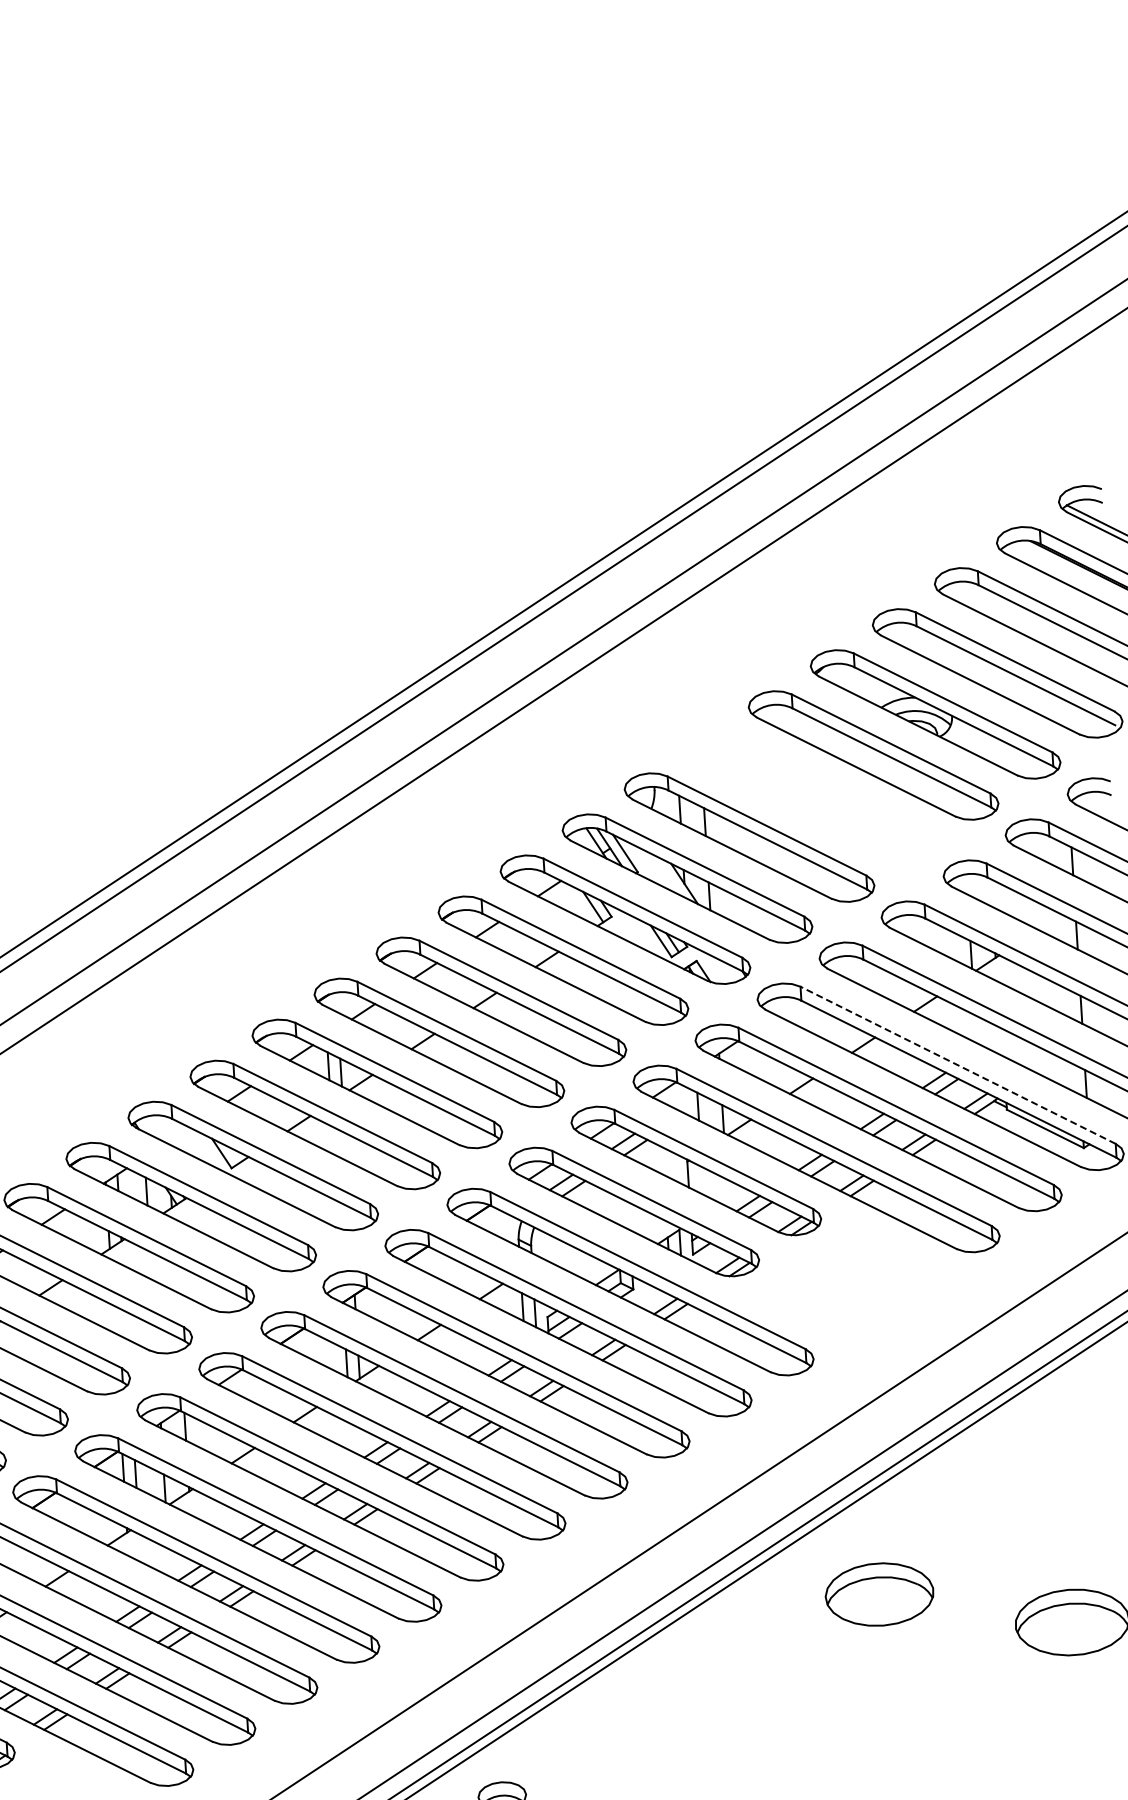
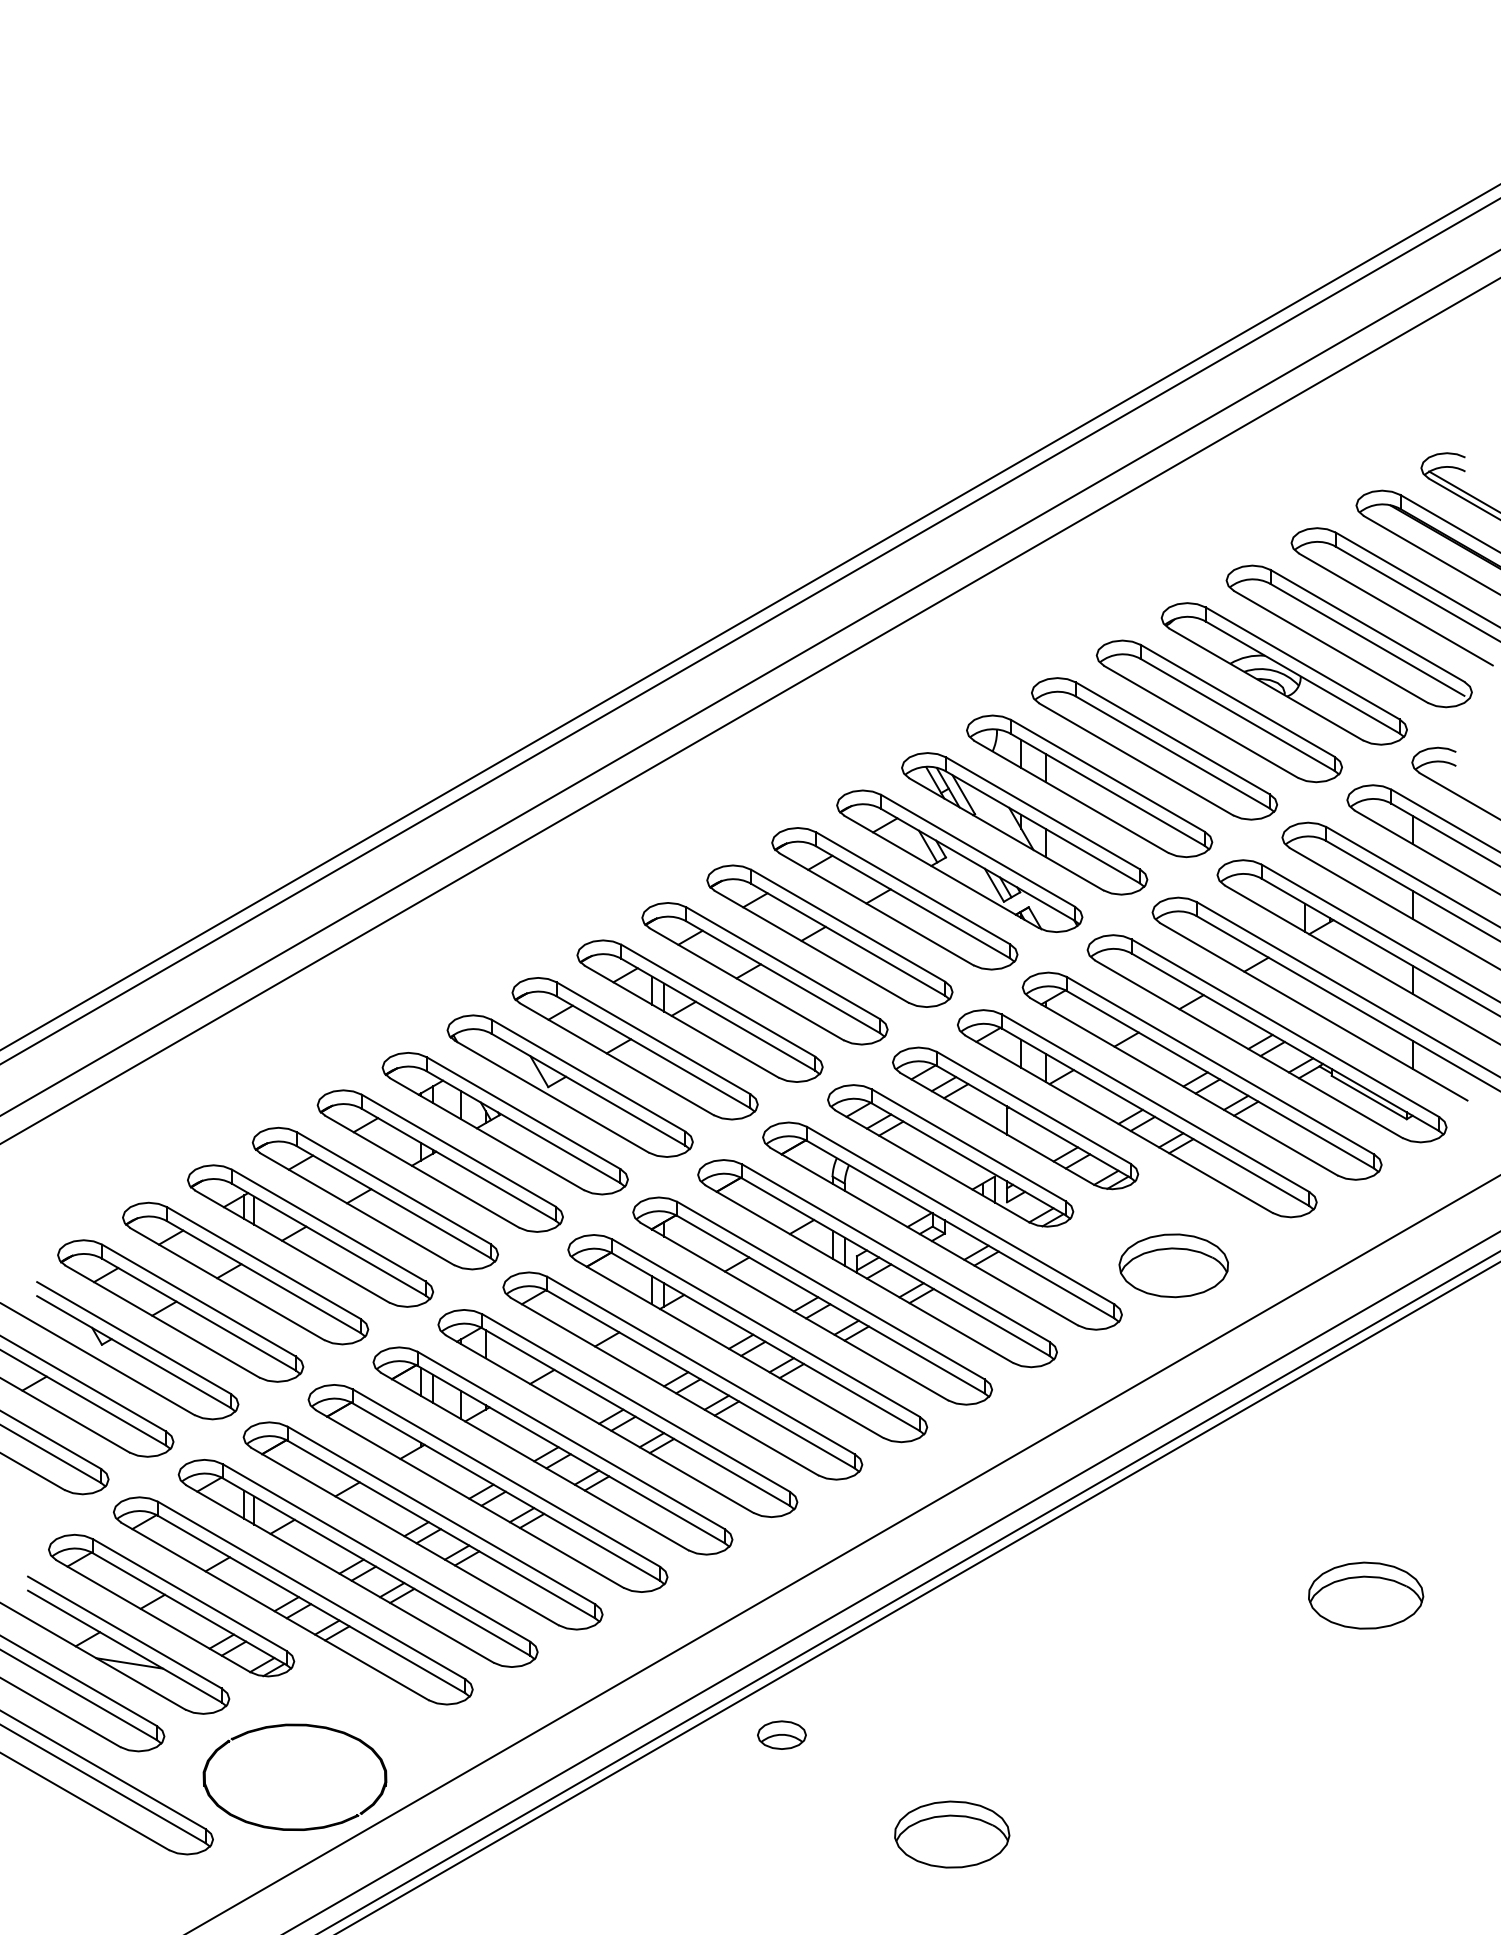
part: (811, 796) -> (1154, 748), added
line: (957, 1064) -> (1284, 1027), dashed -> solid
part: (879, 1594) -> (1173, 1265), moved

